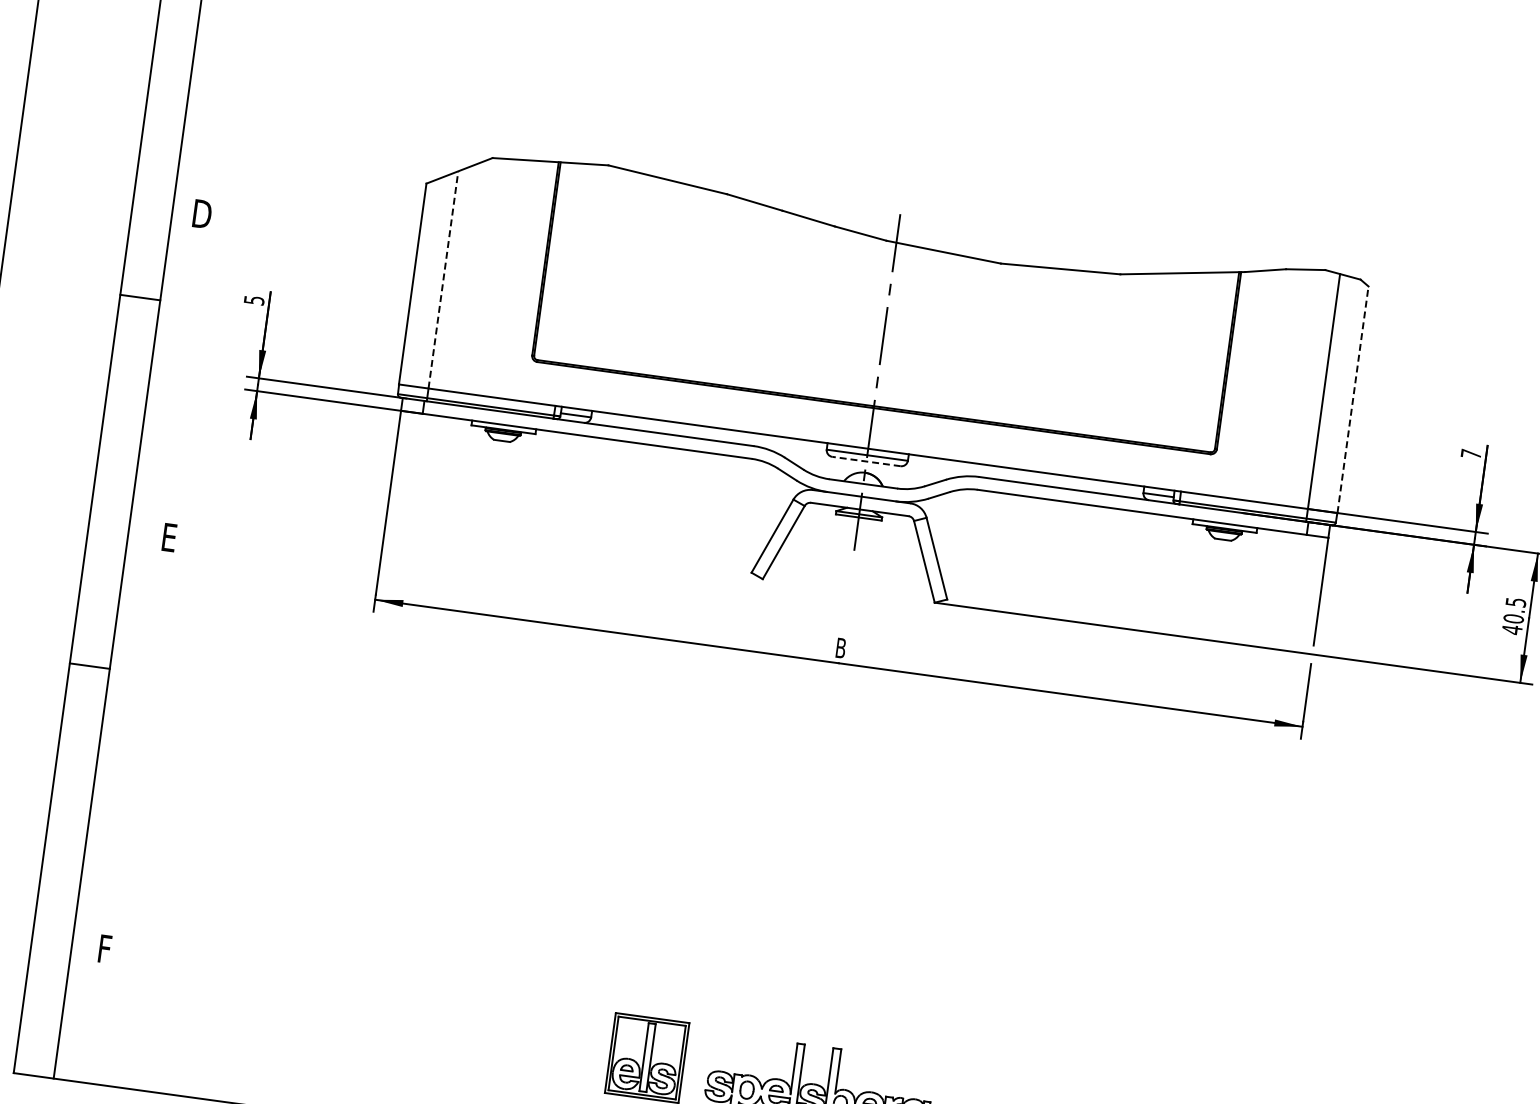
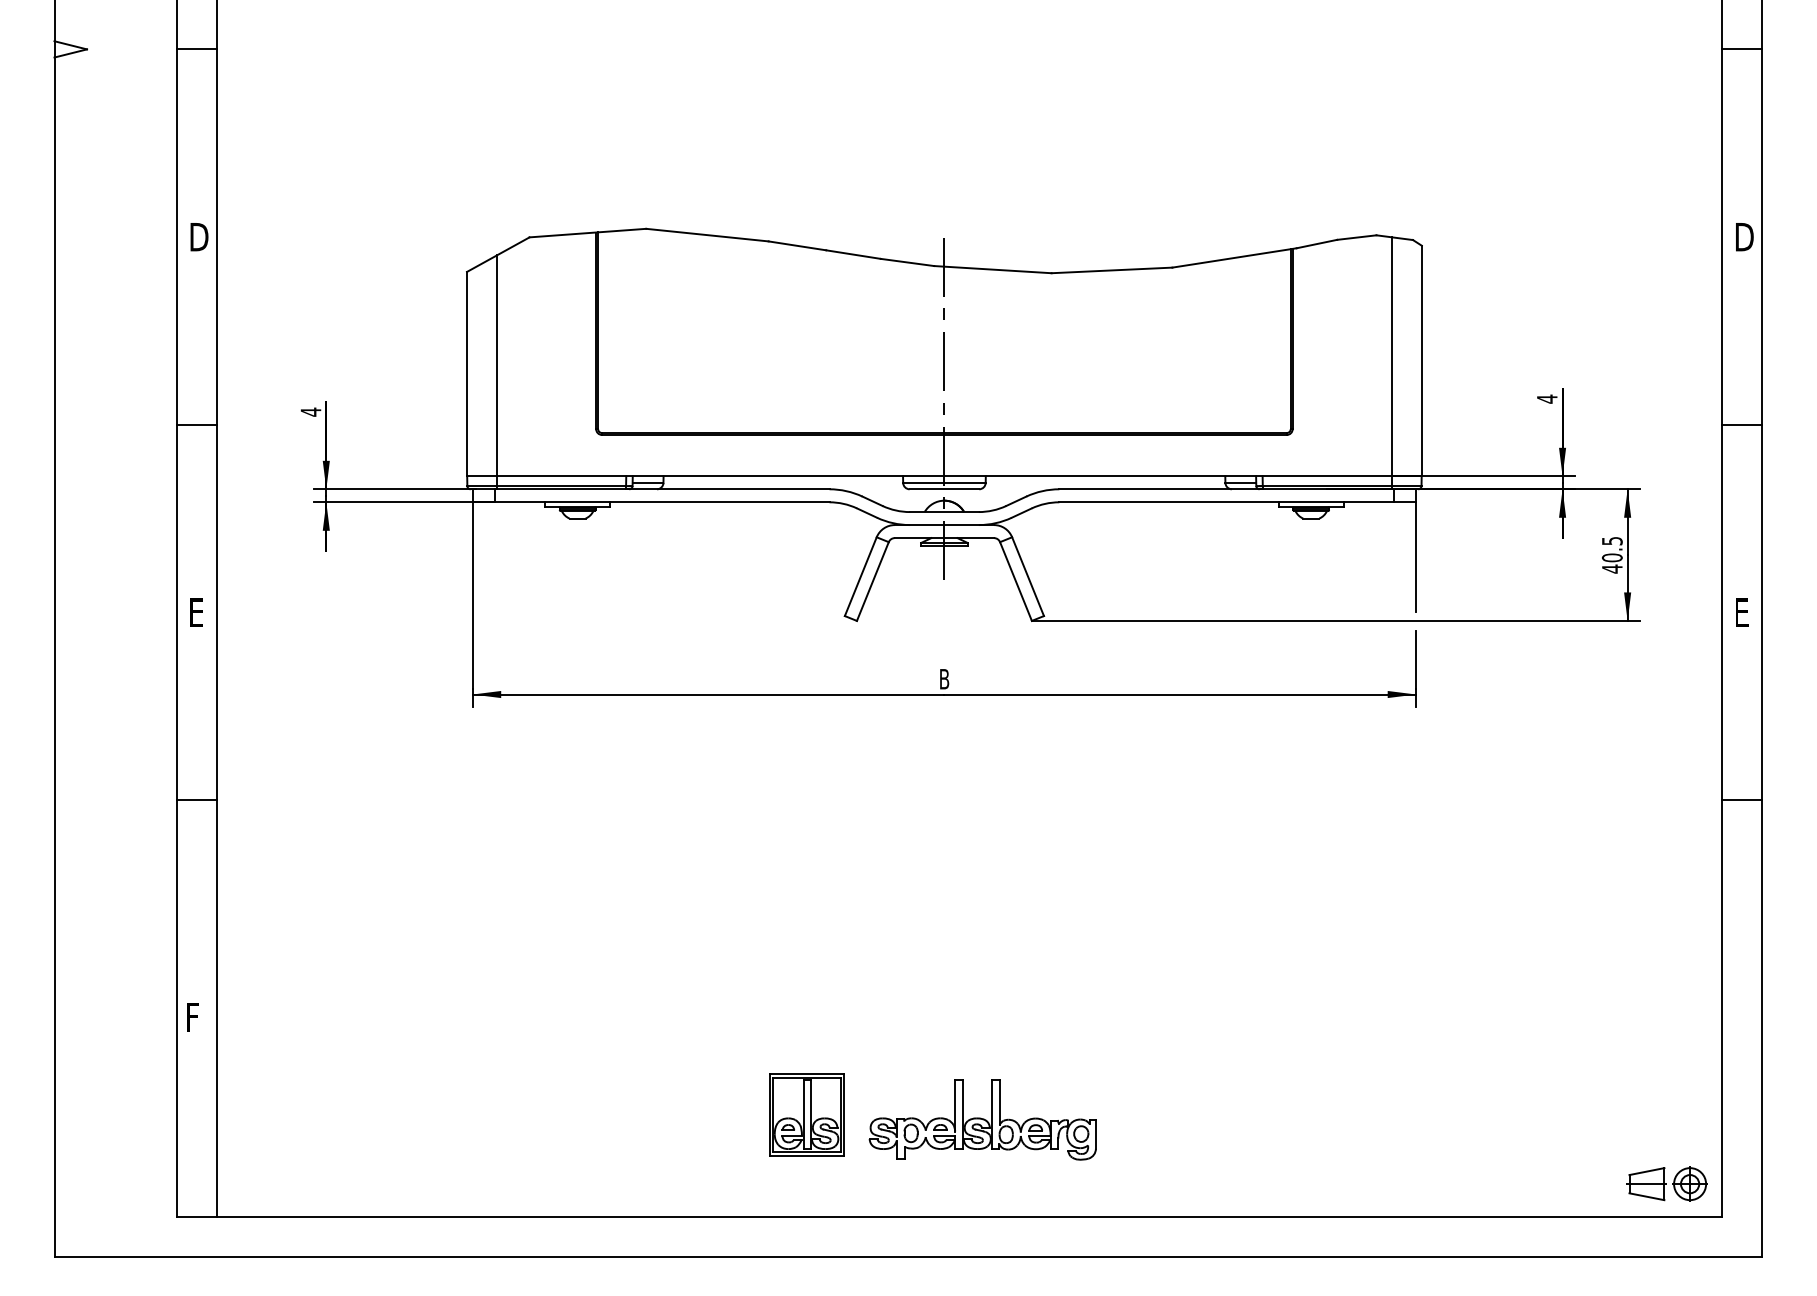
text: (202, 214) -> (199, 237), moved
line: (443, 279) -> (497, 365), dashed -> solid
text: (253, 299) -> (310, 411), 5 -> 4
line: (1352, 399) -> (1421, 360), dashed -> solid
text: (1471, 453) -> (1547, 398), 7 -> 4
line: (866, 461) -> (944, 489), dashed -> solid
text: (169, 537) -> (196, 612), moved
text: (104, 949) -> (192, 1017), moved

